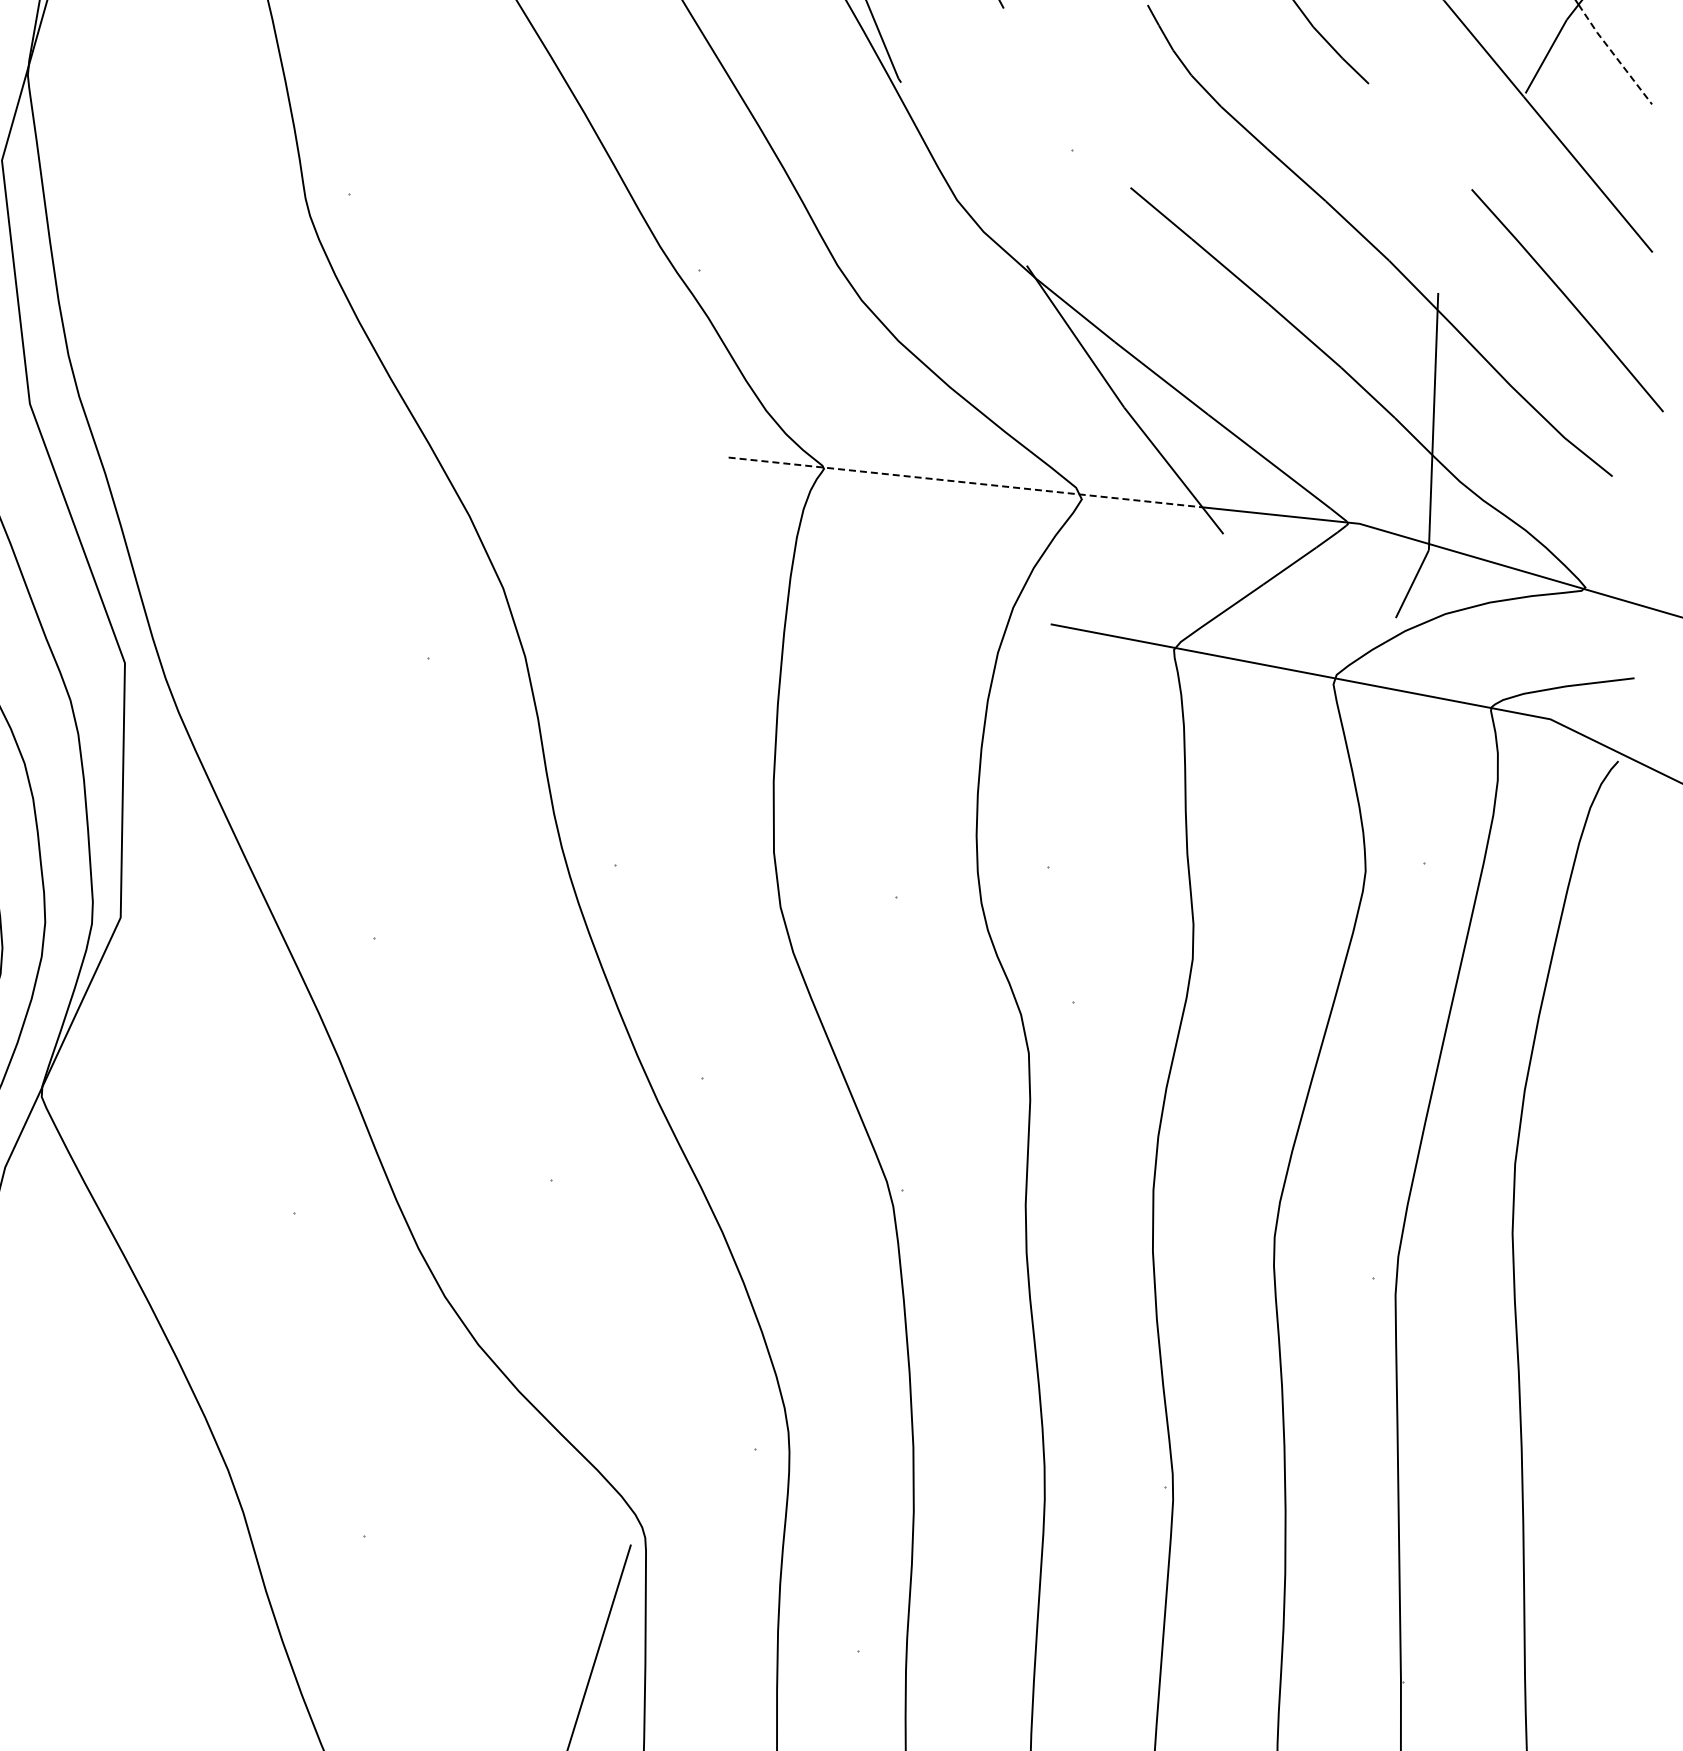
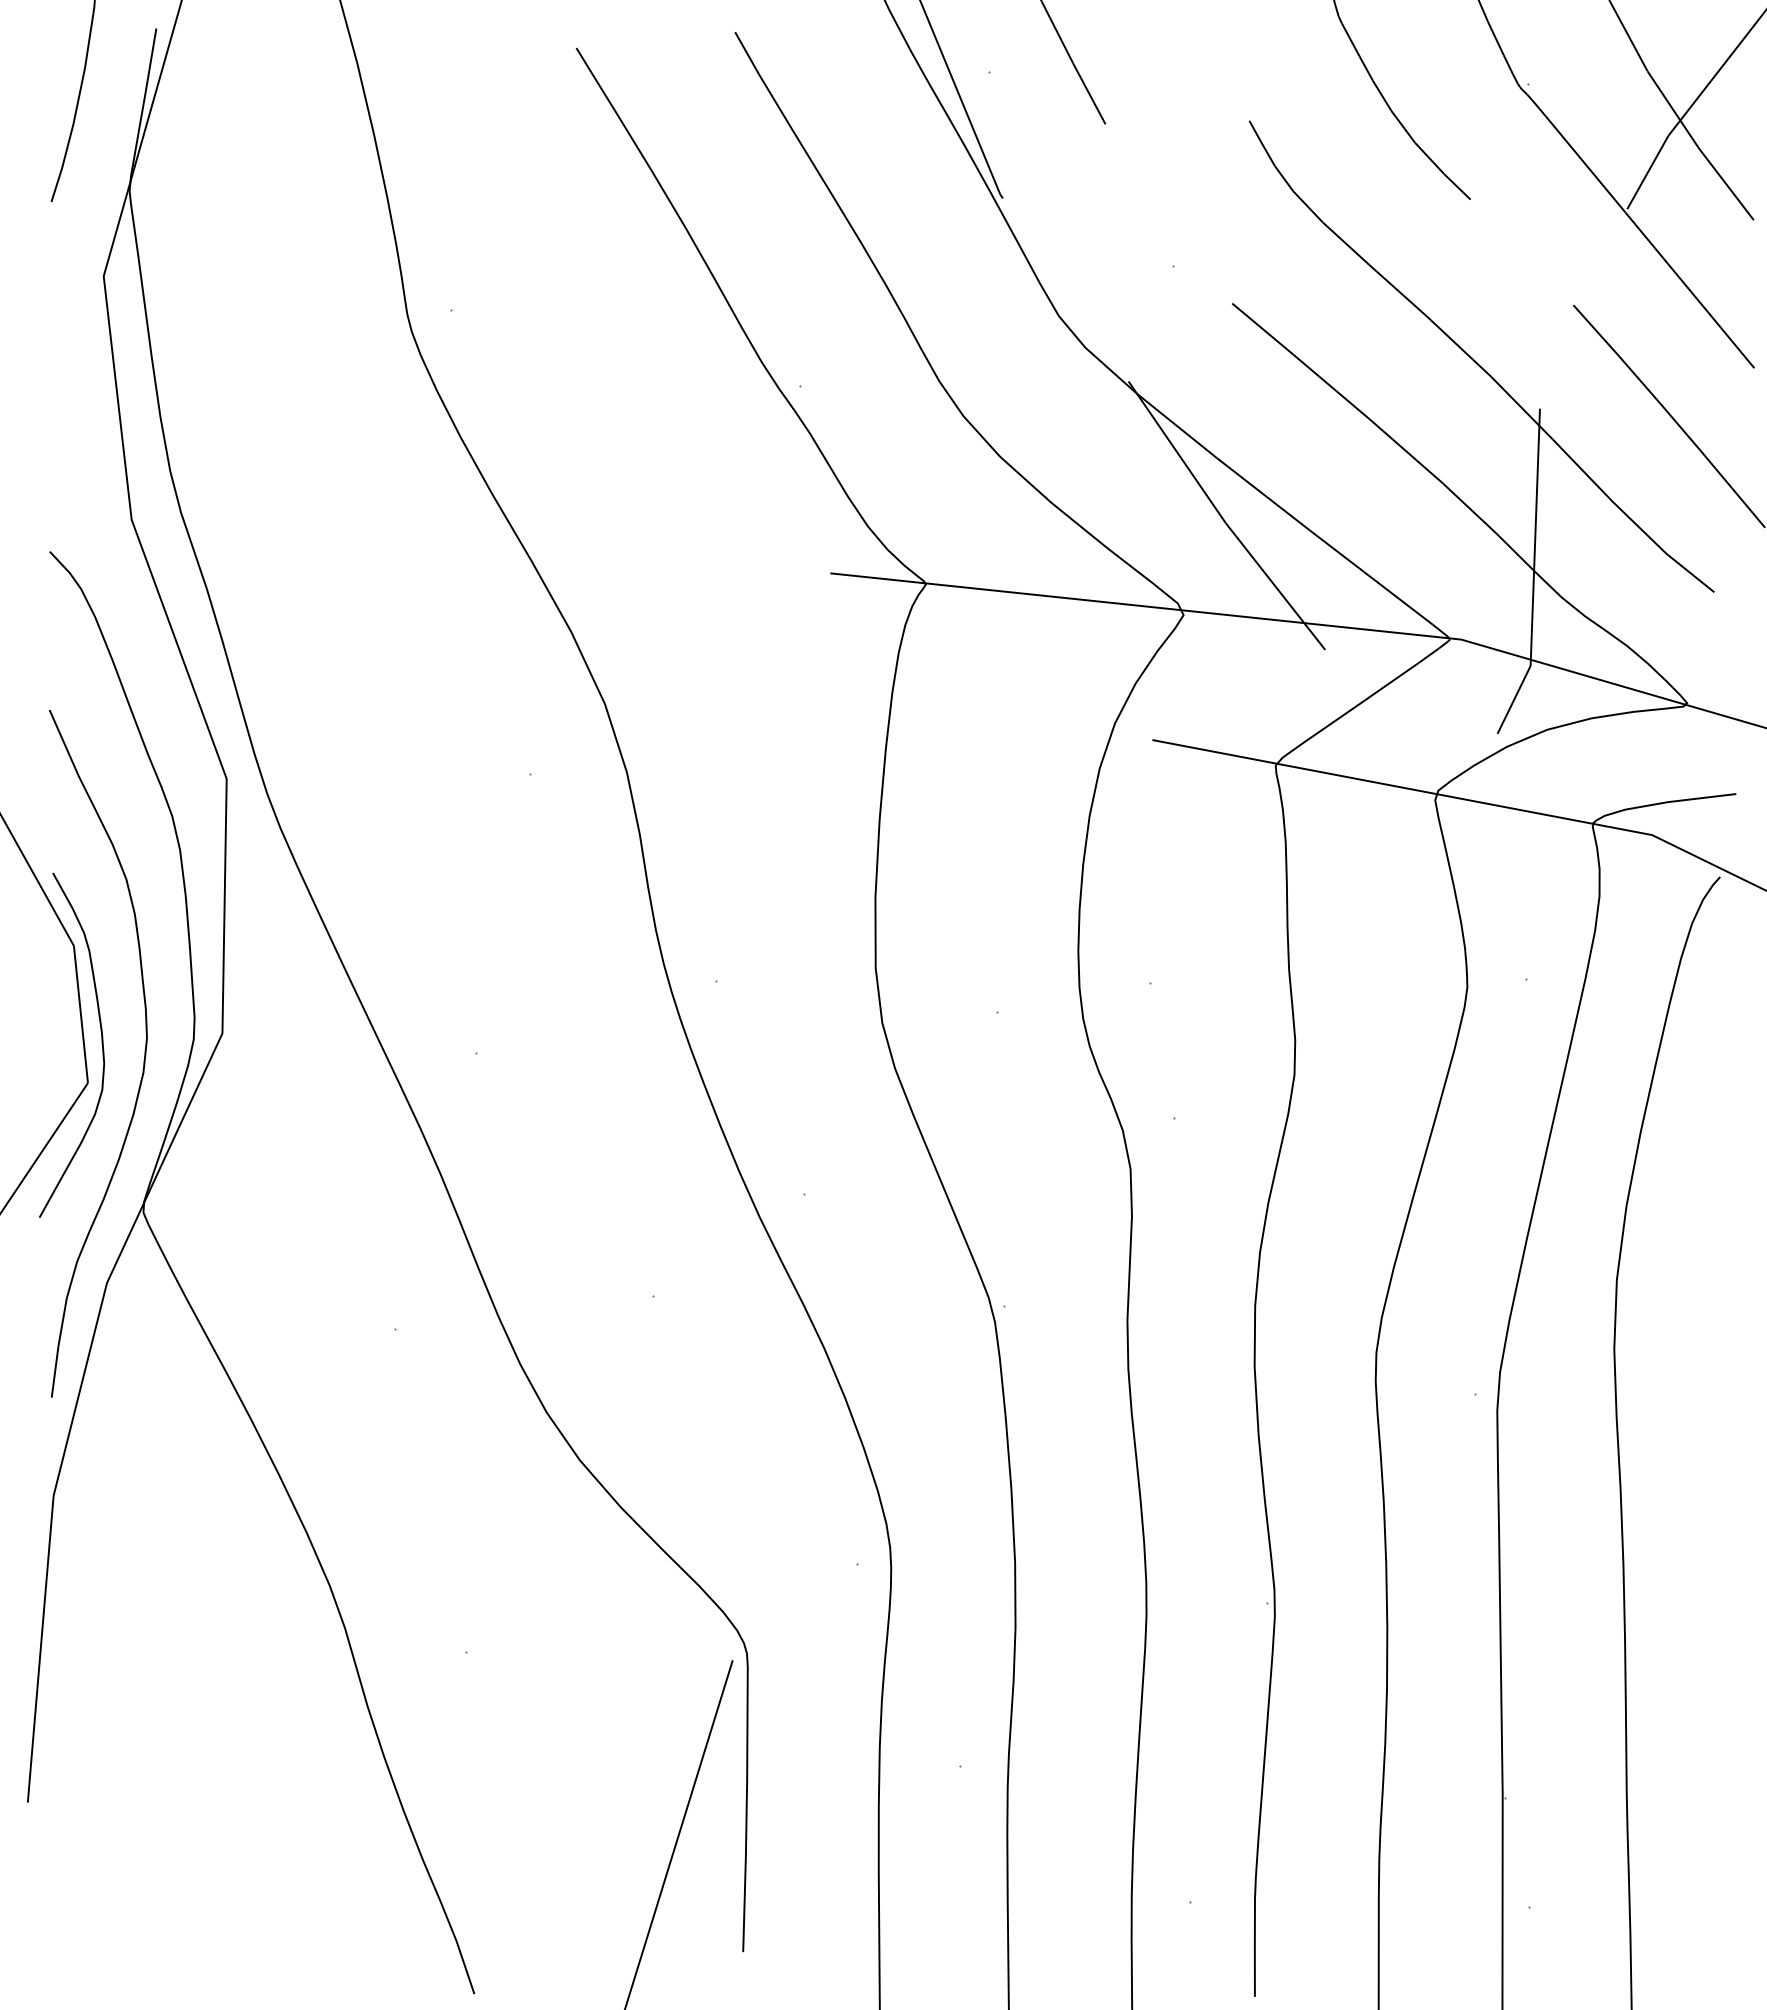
line: (1613, 54) -> (1715, 170), dashed -> solid
line: (965, 482) -> (1067, 598), dashed -> solid

